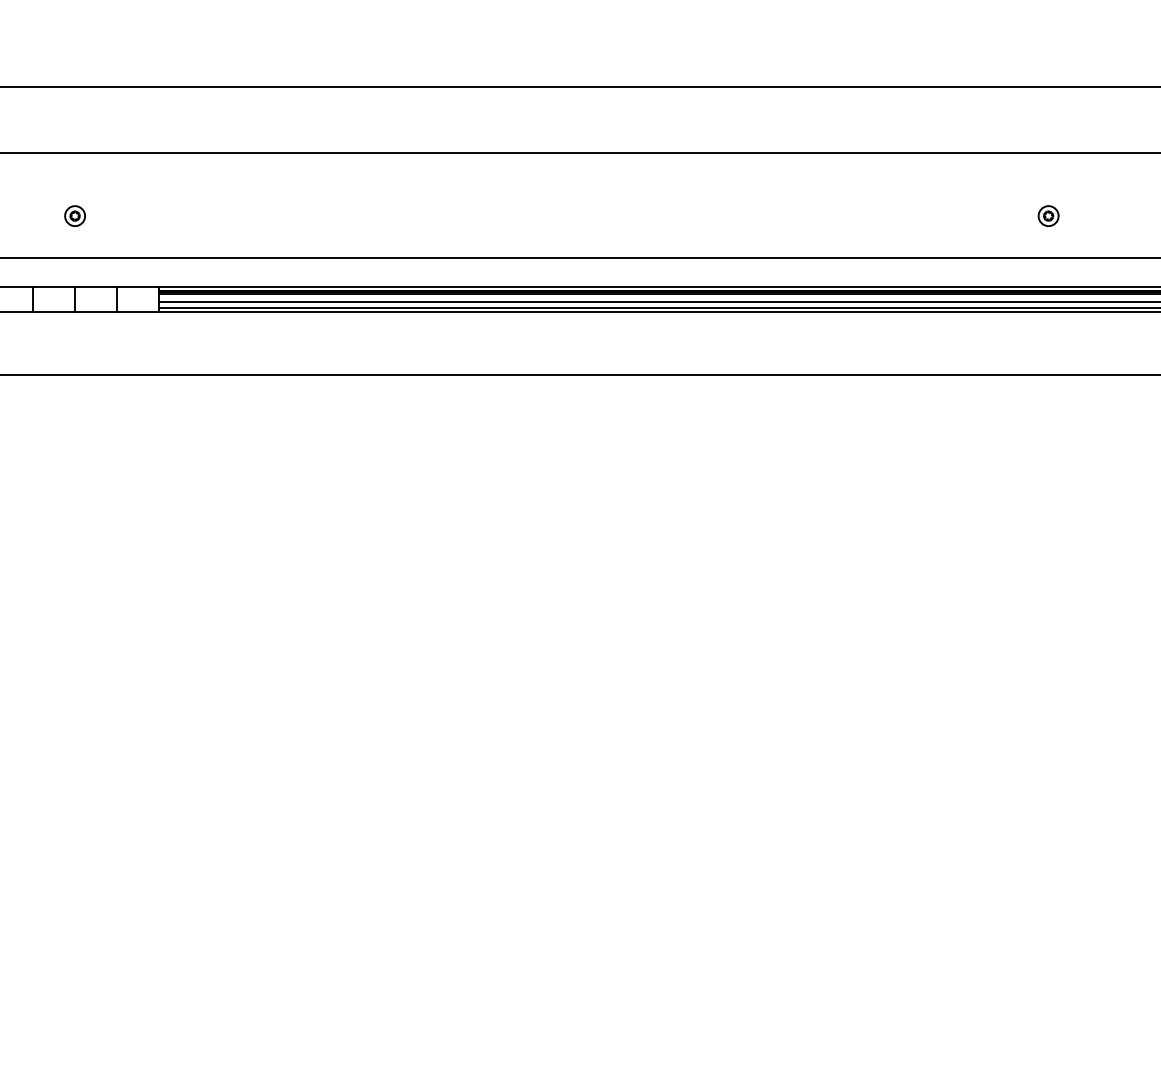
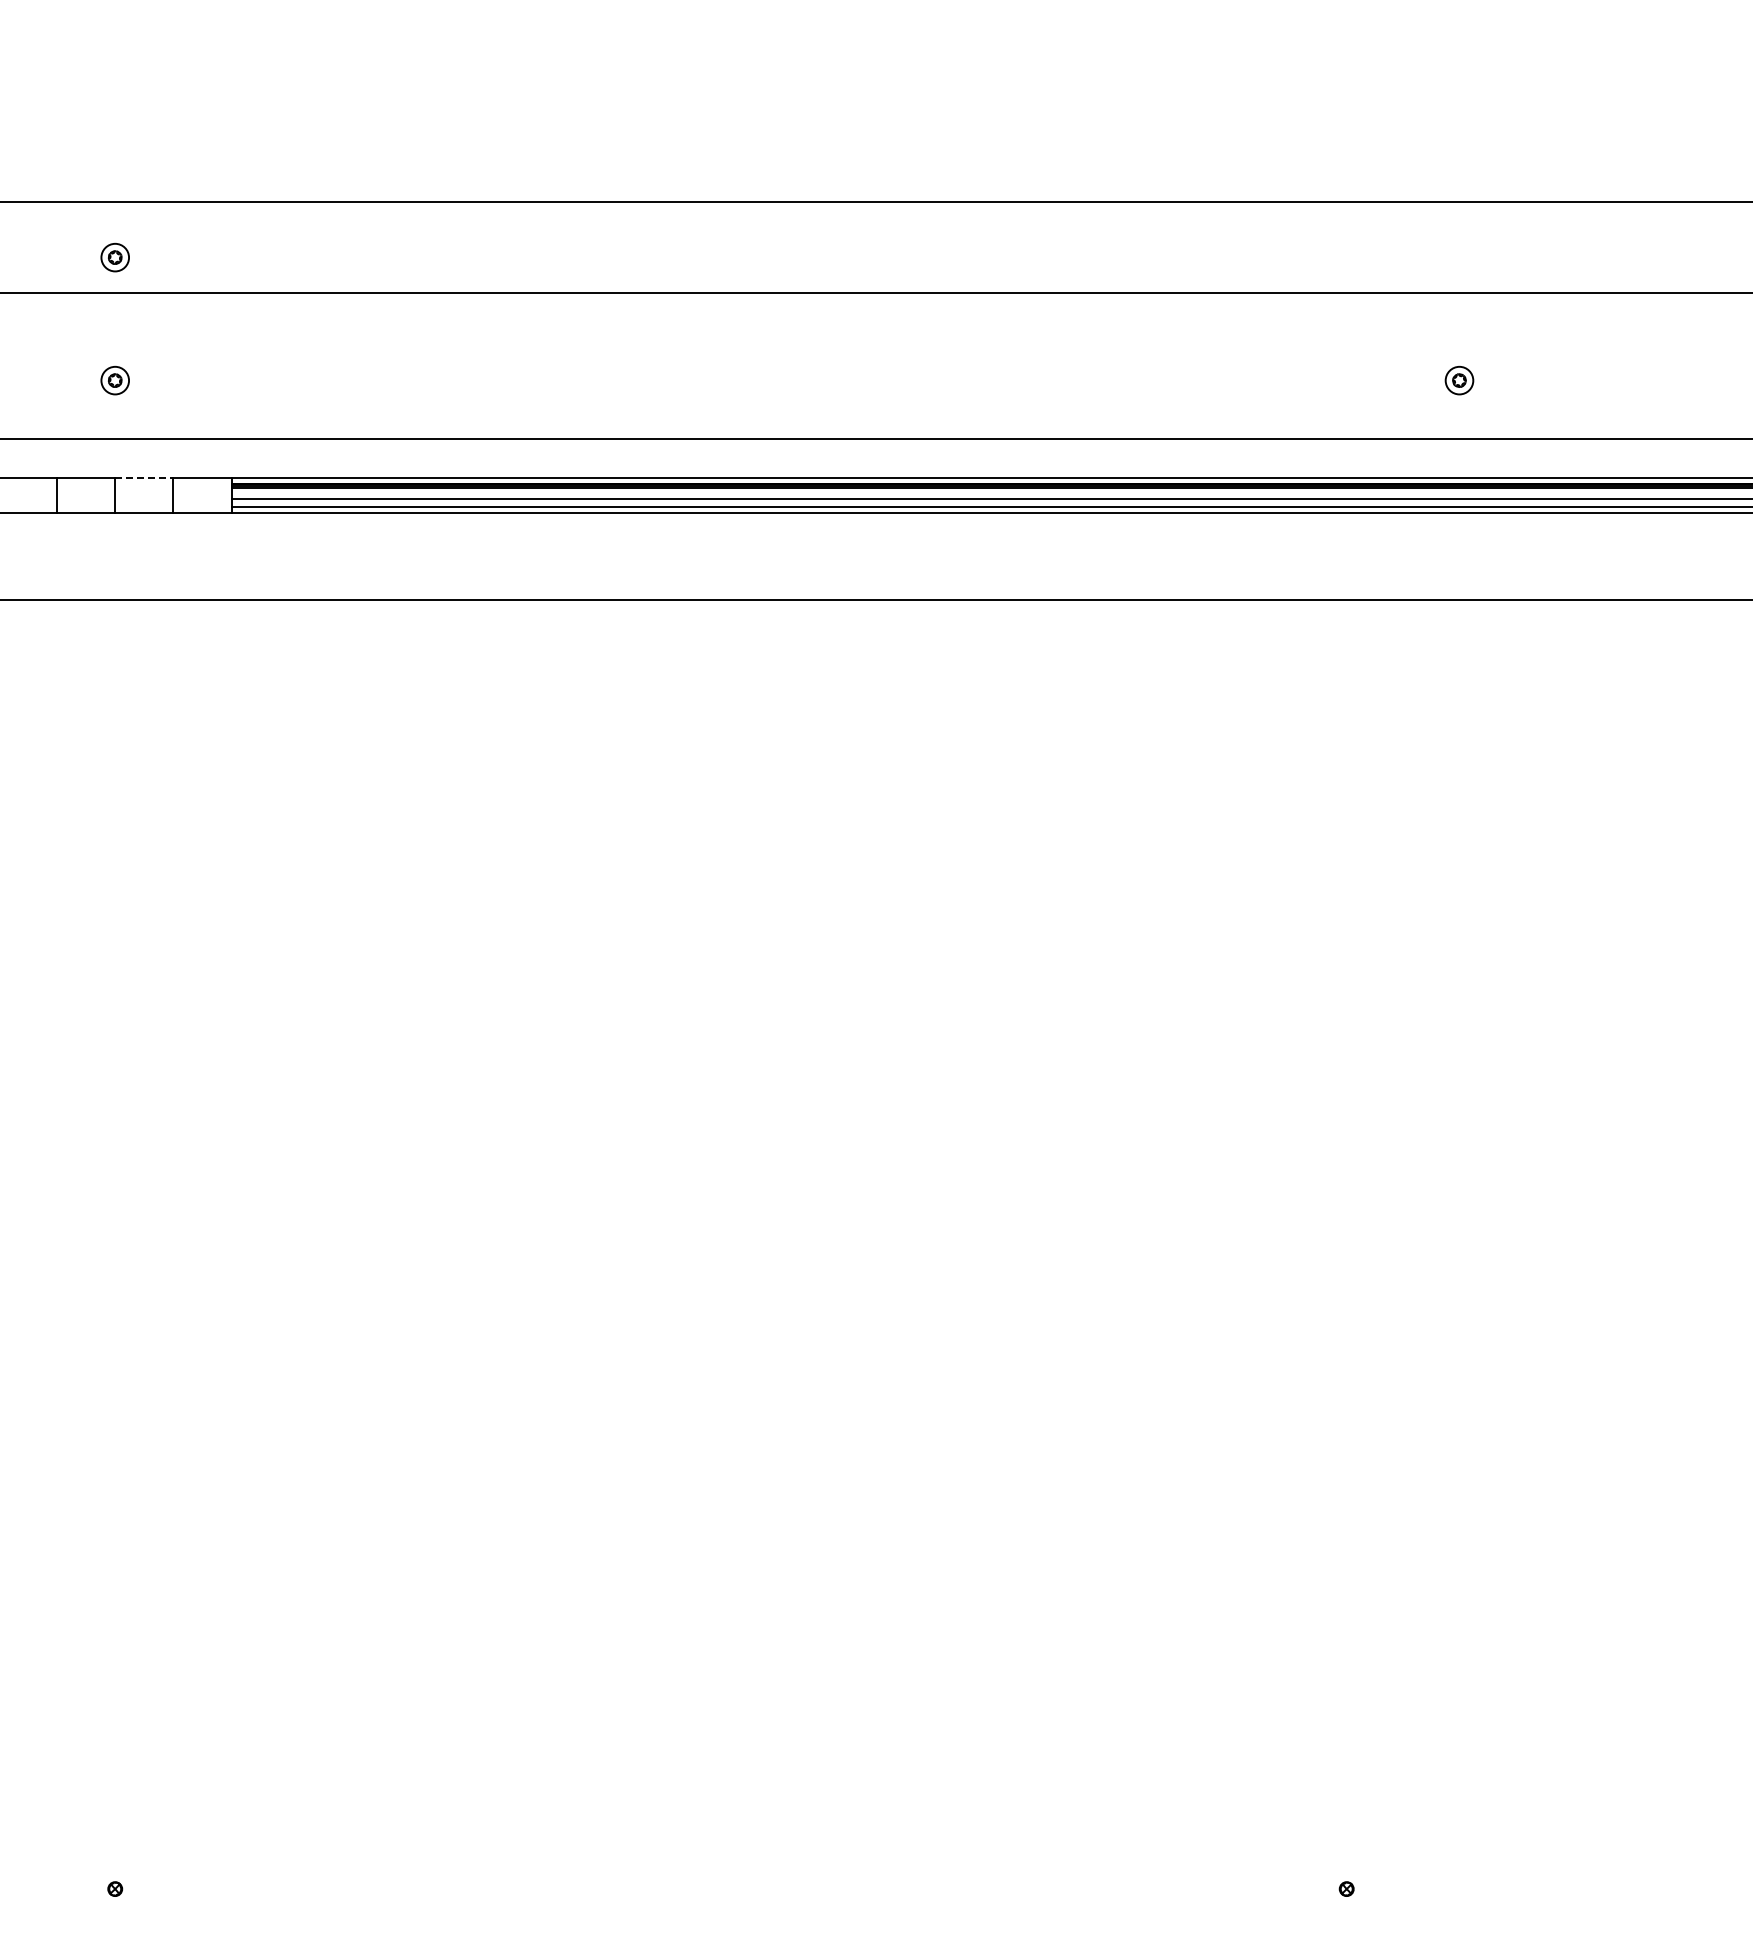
part: (74, 126) -> (114, 257), added
line: (96, 287) -> (144, 478), solid -> dashed

